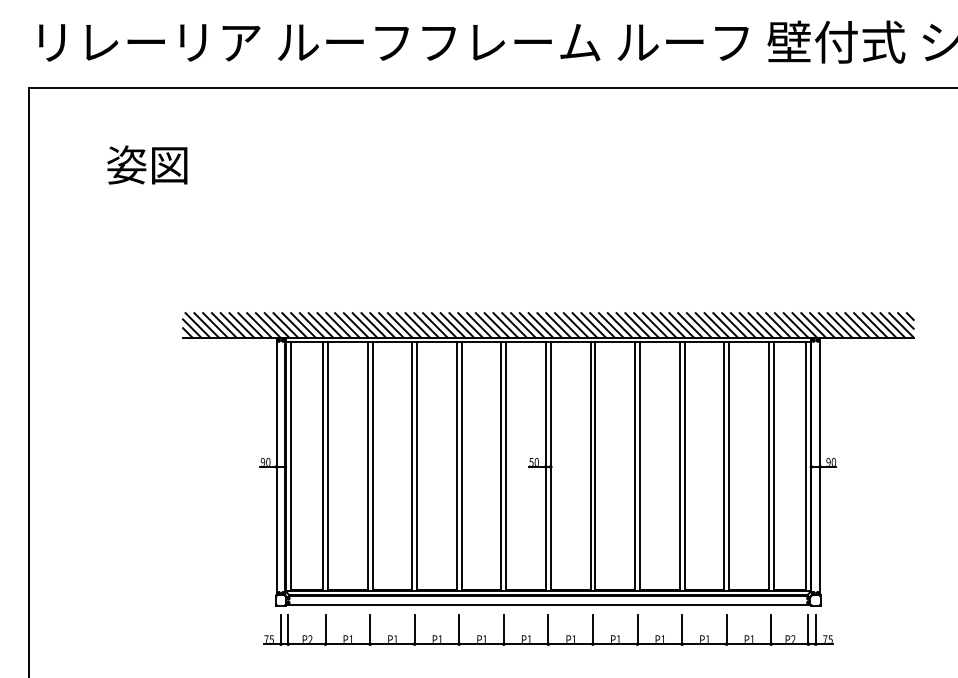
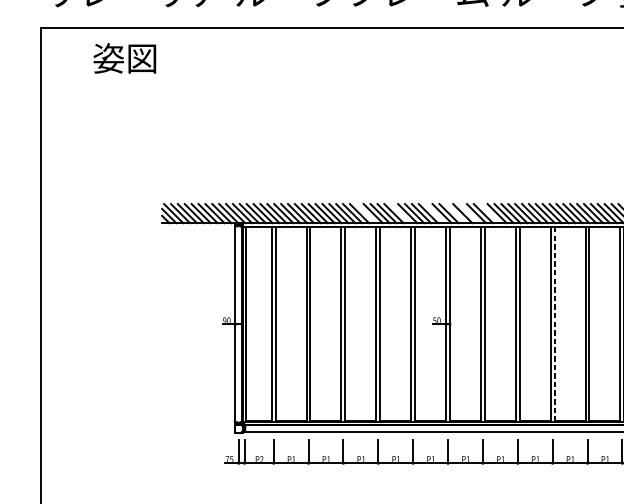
text: (147, 164) -> (124, 58), moved
line: (443, 325) -> (365, 213), removed
line: (487, 325) -> (400, 213), removed
line: (531, 325) -> (434, 213), removed
line: (558, 325) -> (455, 213), removed
line: (575, 325) -> (469, 213), removed
line: (602, 325) -> (490, 213), removed
line: (684, 466) -> (554, 324), solid -> dashed

